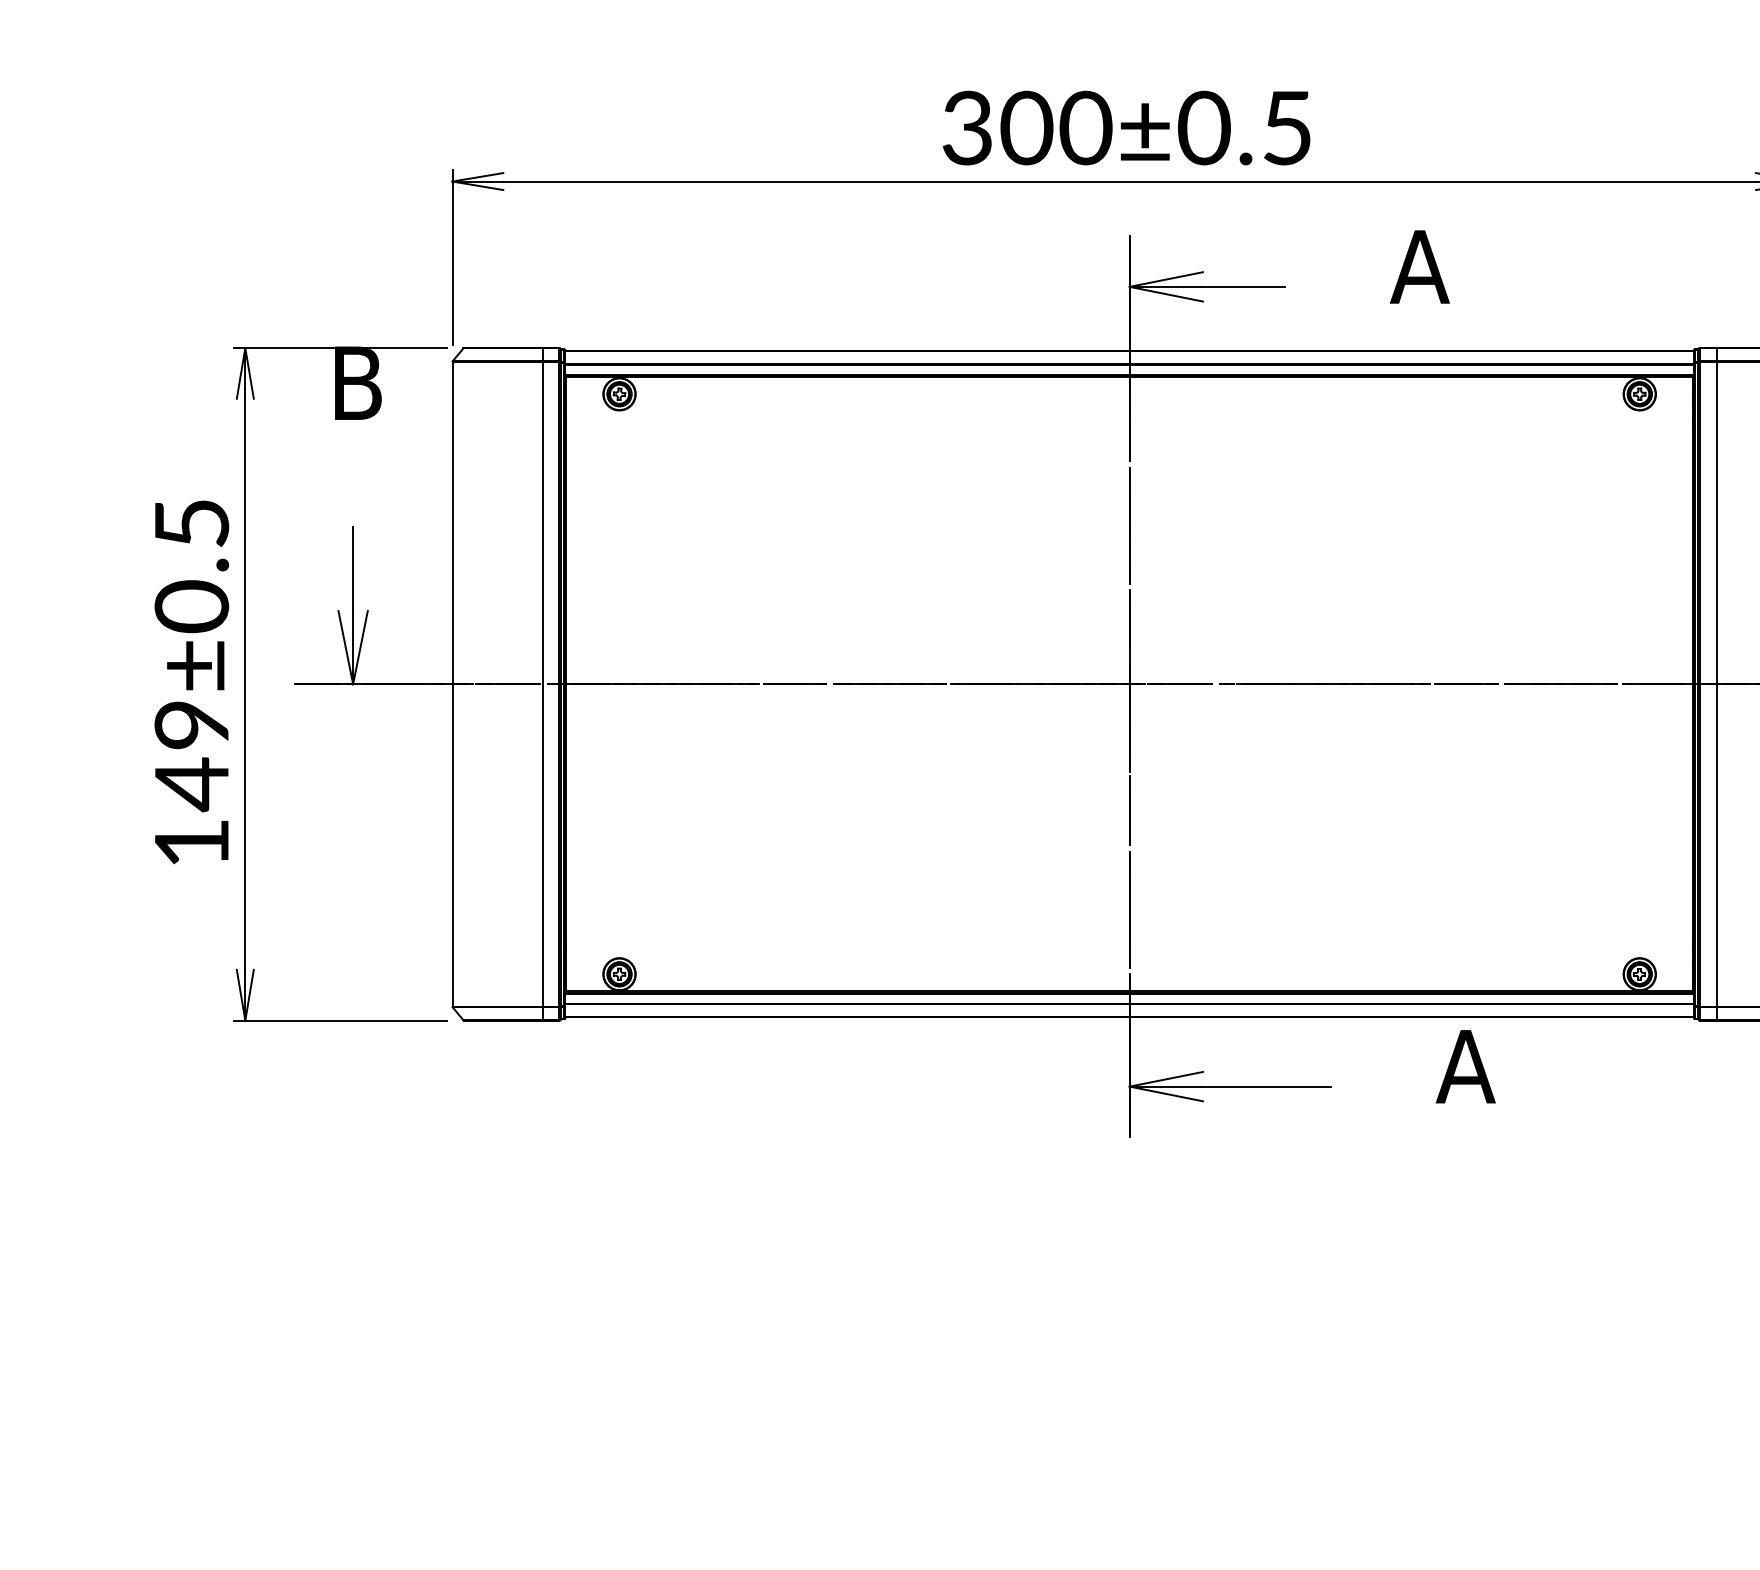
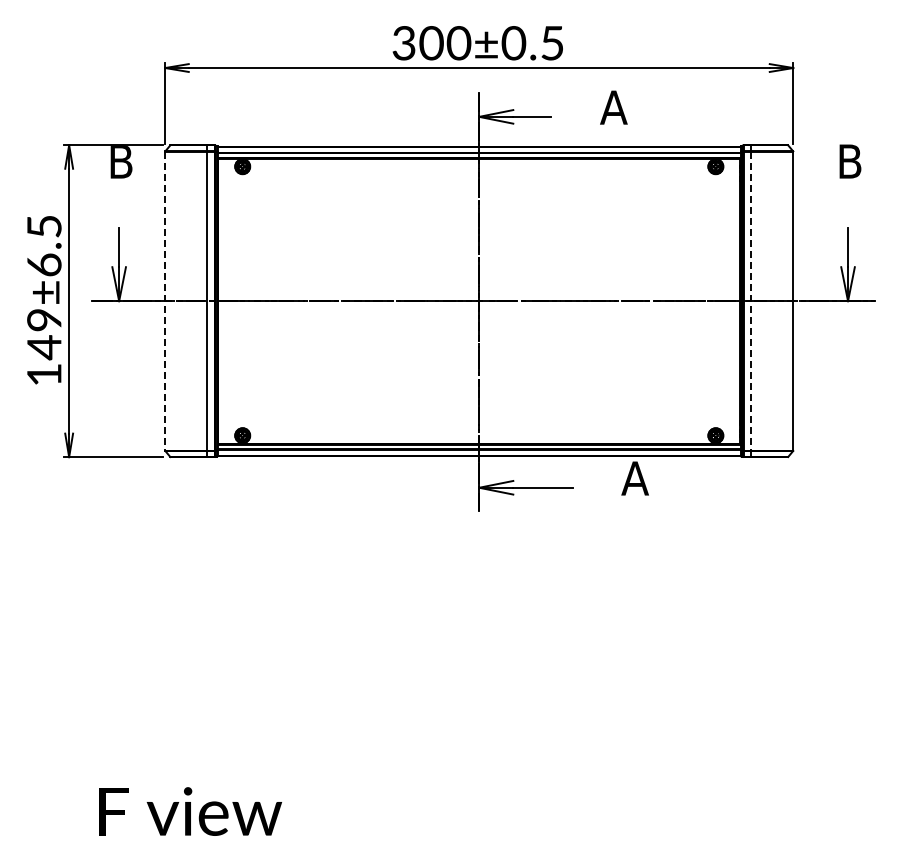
text: (192, 605) -> (44, 264), 149±0.5 -> 149±6.5
line: (453, 684) -> (165, 301), solid -> dashed
line: (1716, 684) -> (751, 301), solid -> dashed

